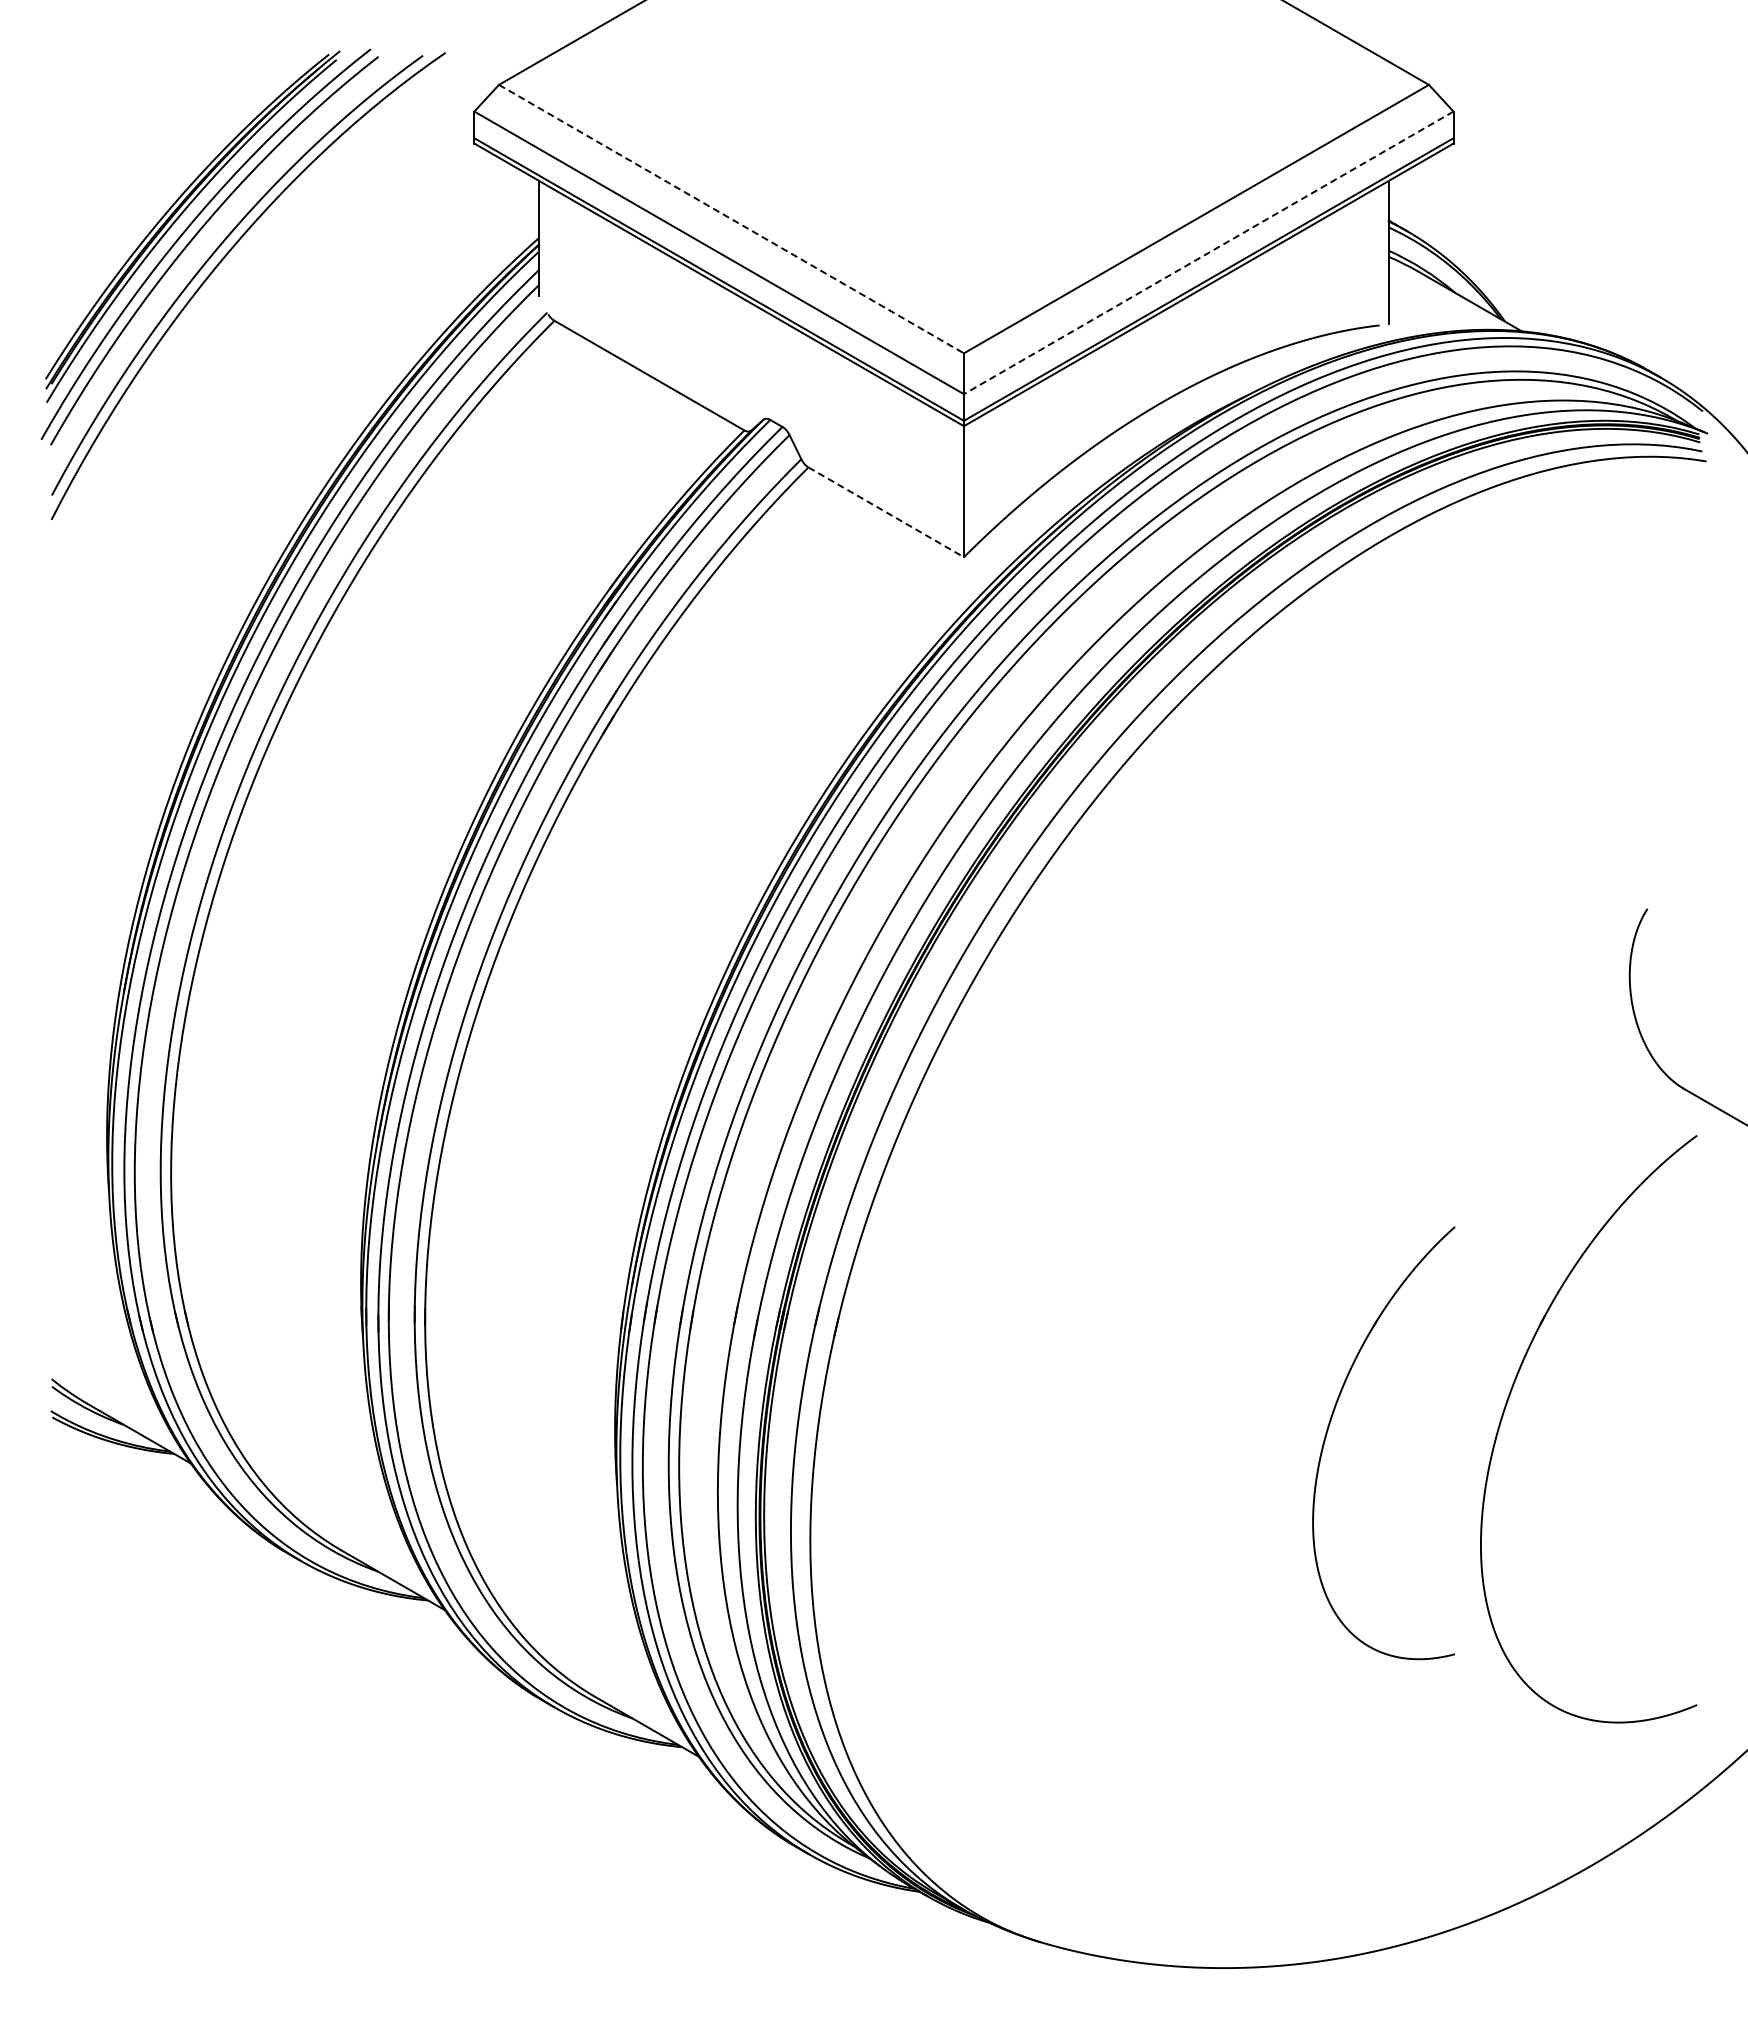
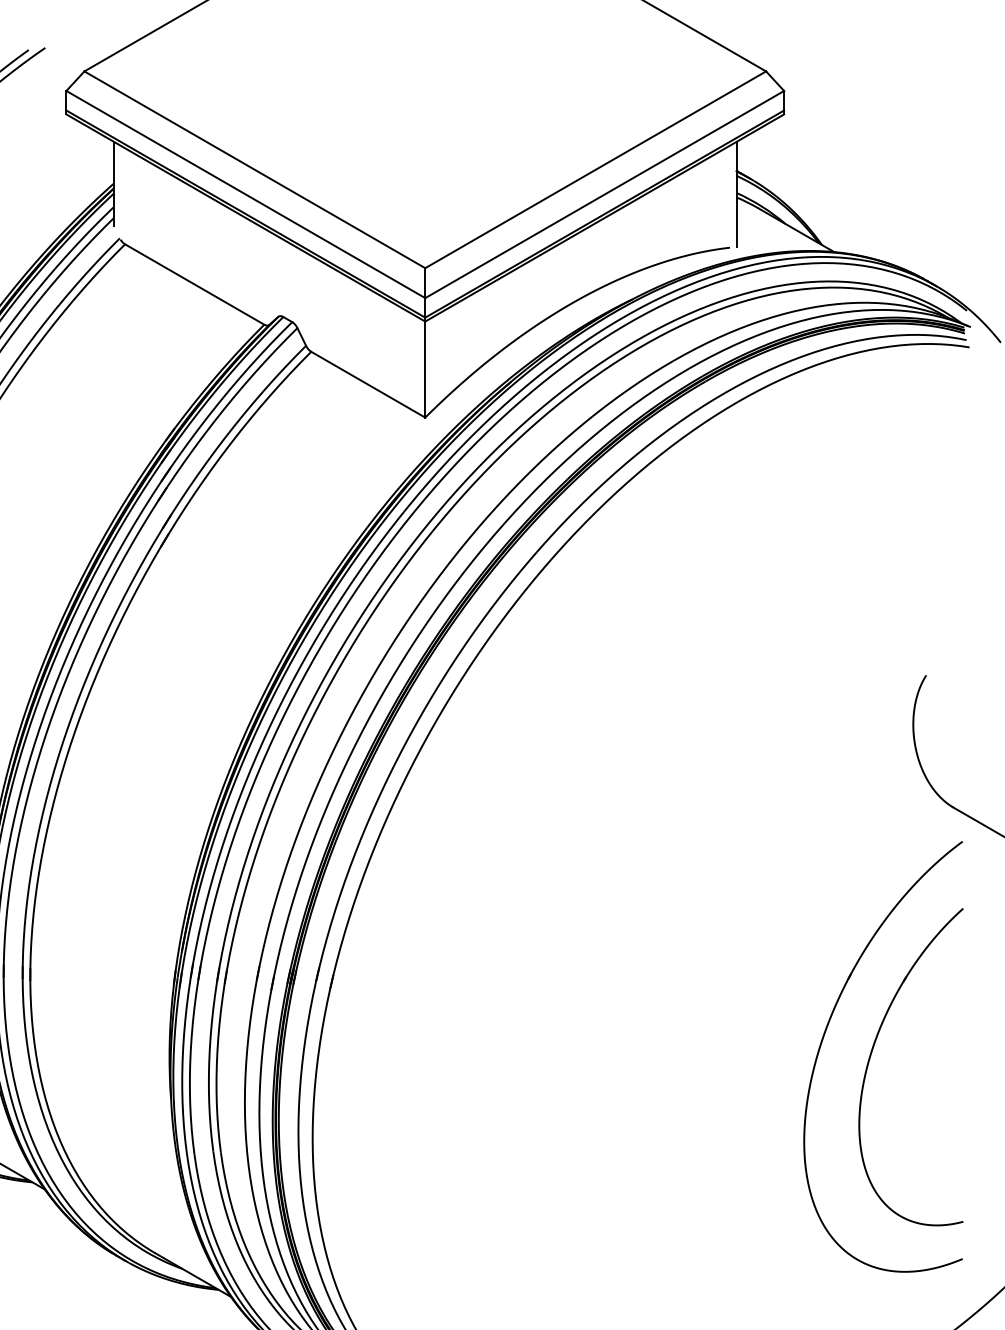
line: (731, 219) -> (254, 170), dashed -> solid
line: (1208, 252) -> (604, 194), dashed -> solid
line: (886, 512) -> (368, 384), dashed -> solid
part: (1330, 1424) -> (872, 1053), moved

